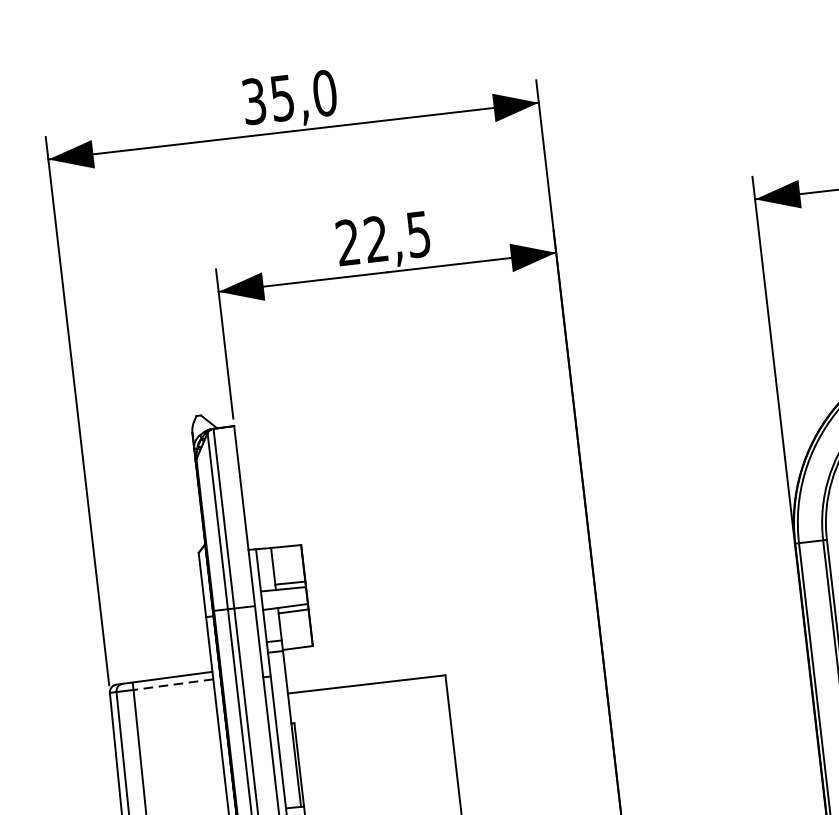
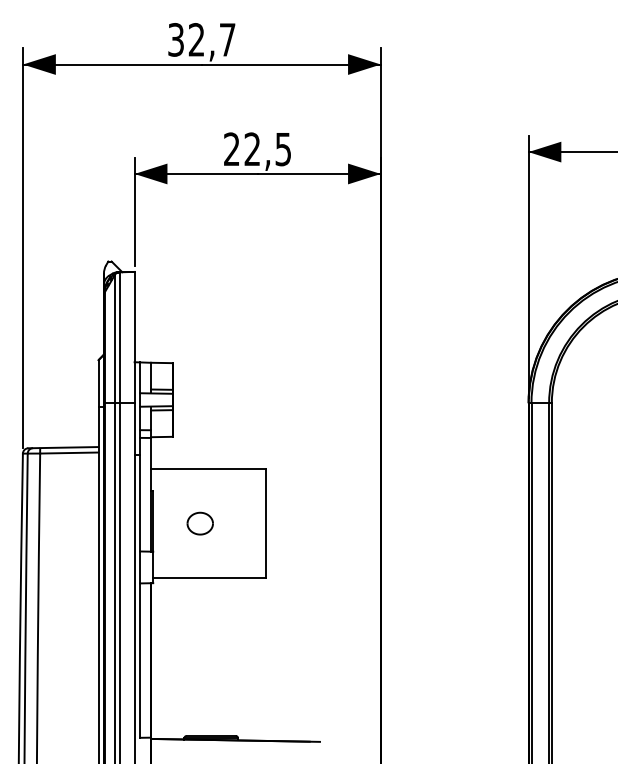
text: (302, 95) -> (211, 39), 35,0 -> 32,7
line: (172, 685) -> (68, 453), dashed -> solid
part: (363, 760) -> (199, 523), added

